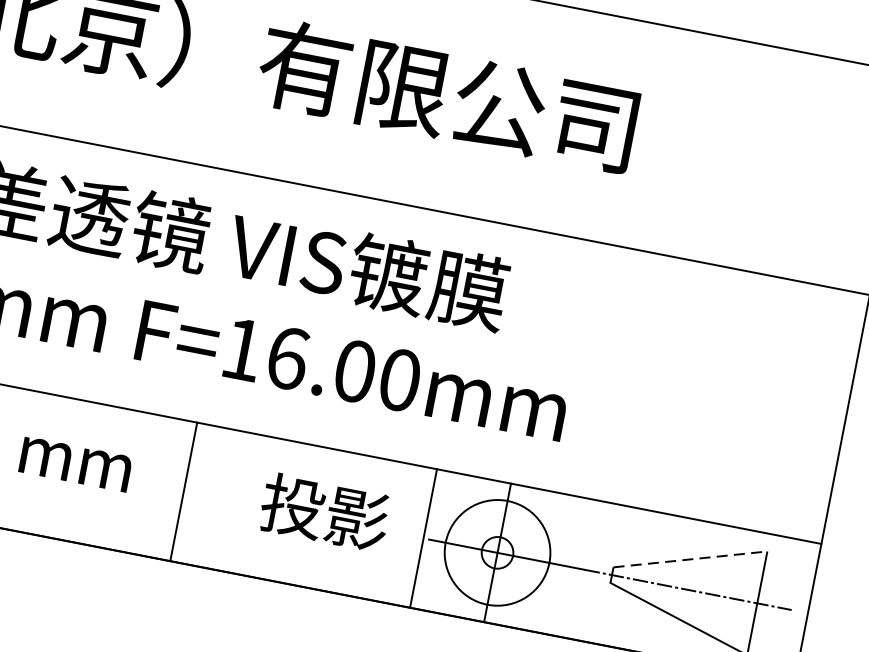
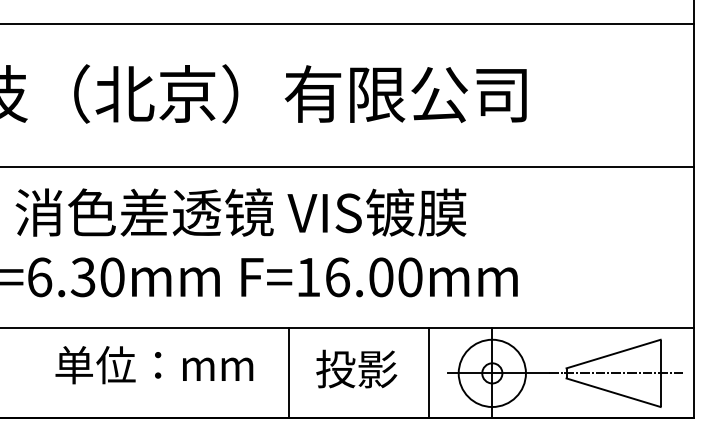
text: (324, 511) -> (356, 368), moved
line: (423, 538) -> (429, 373), moved
line: (691, 558) -> (614, 353), dashed -> solid

